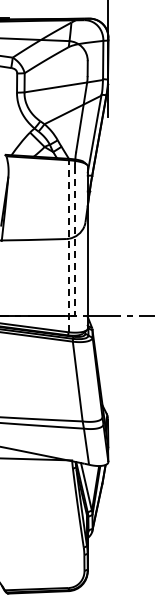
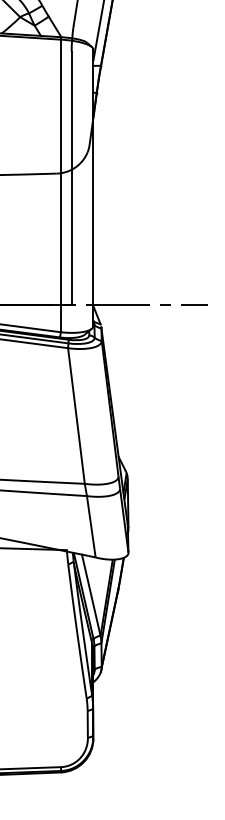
line: (74, 242) -> (70, 179), dashed -> solid
line: (68, 245) -> (60, 184), dashed -> solid

